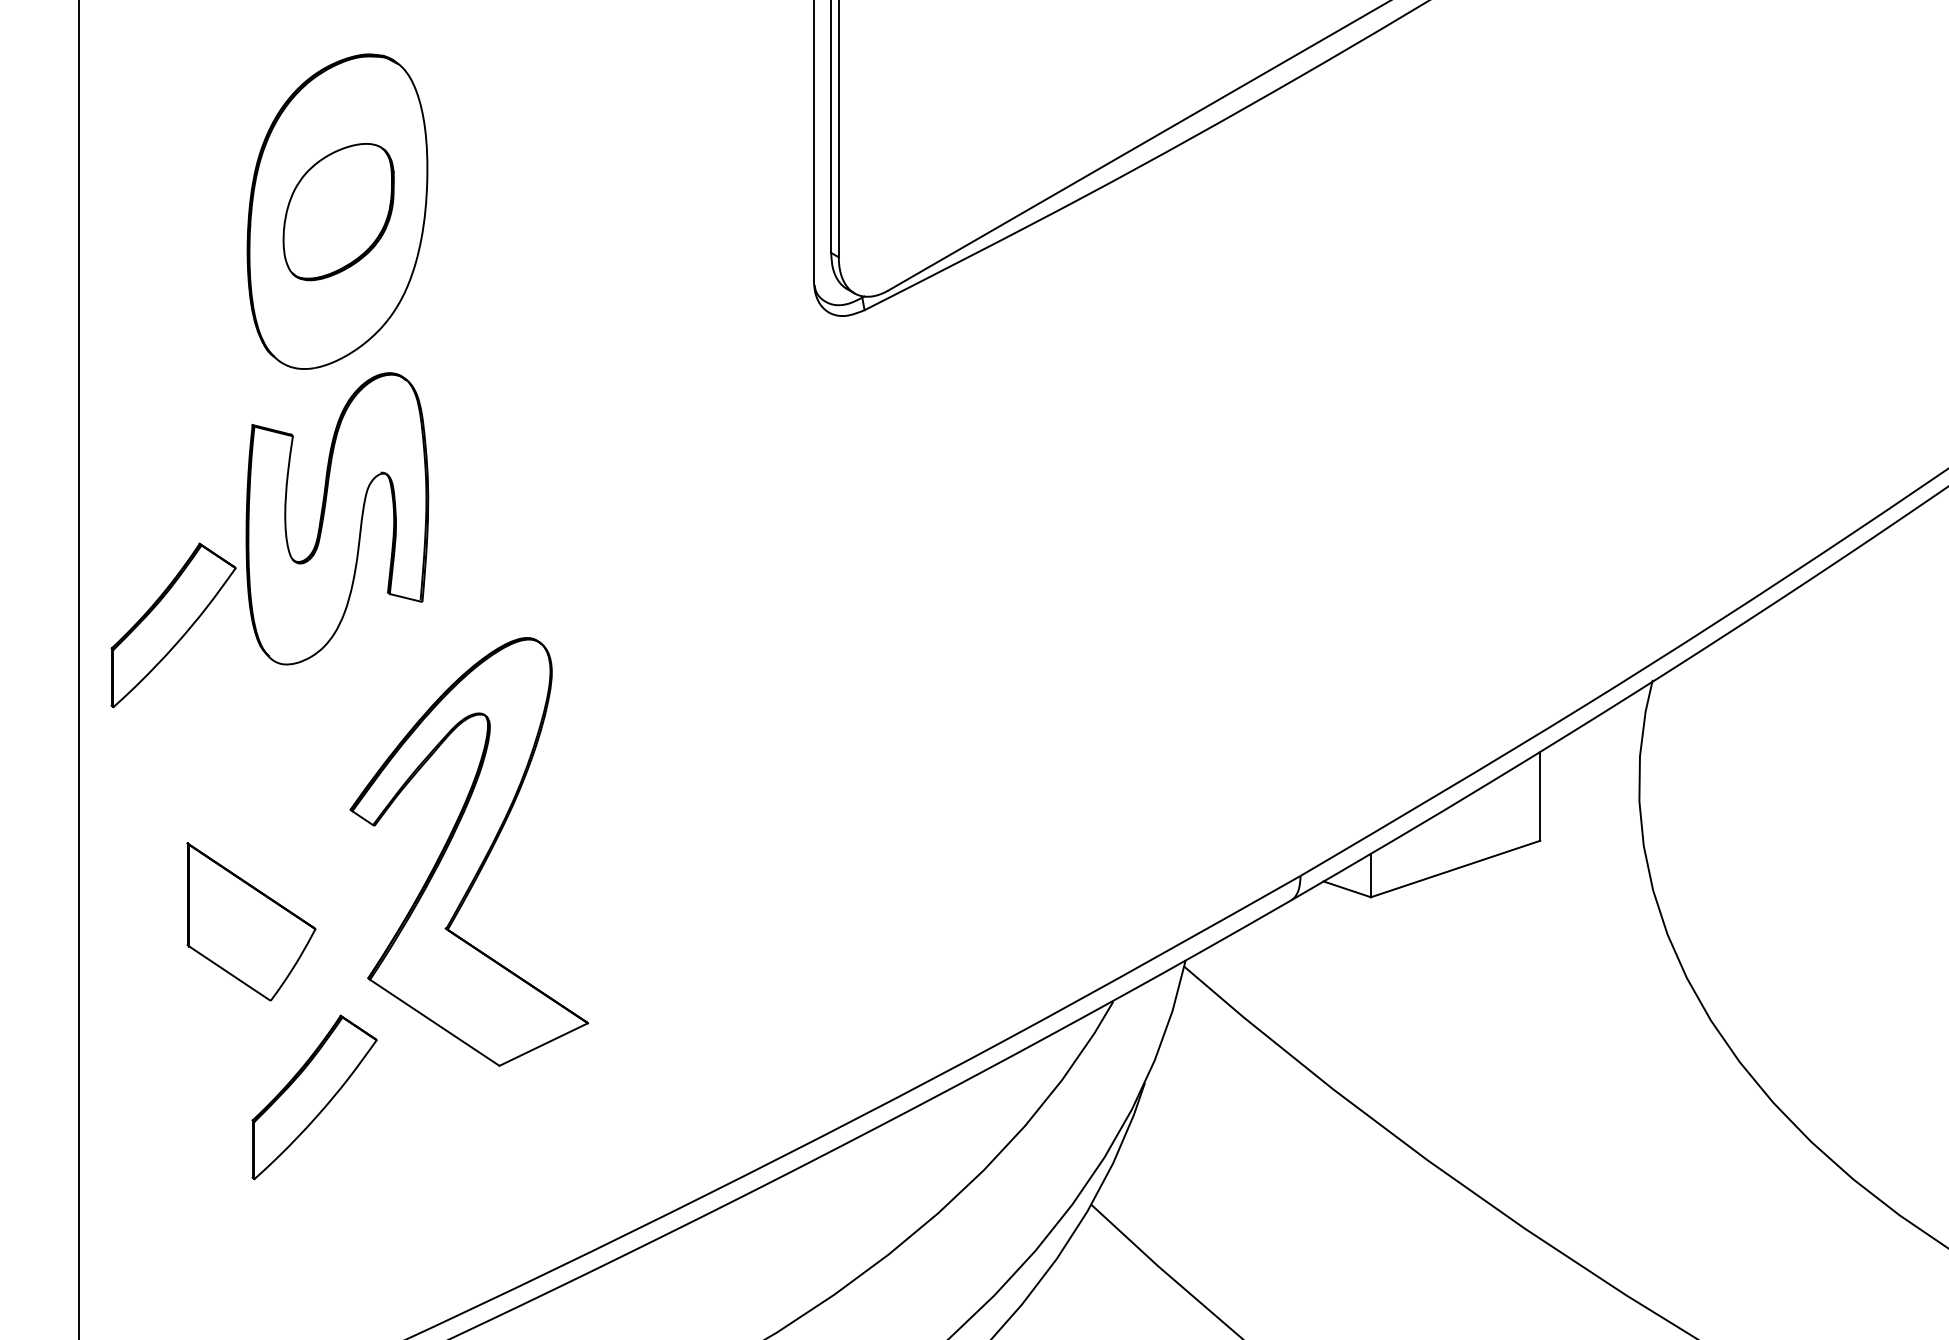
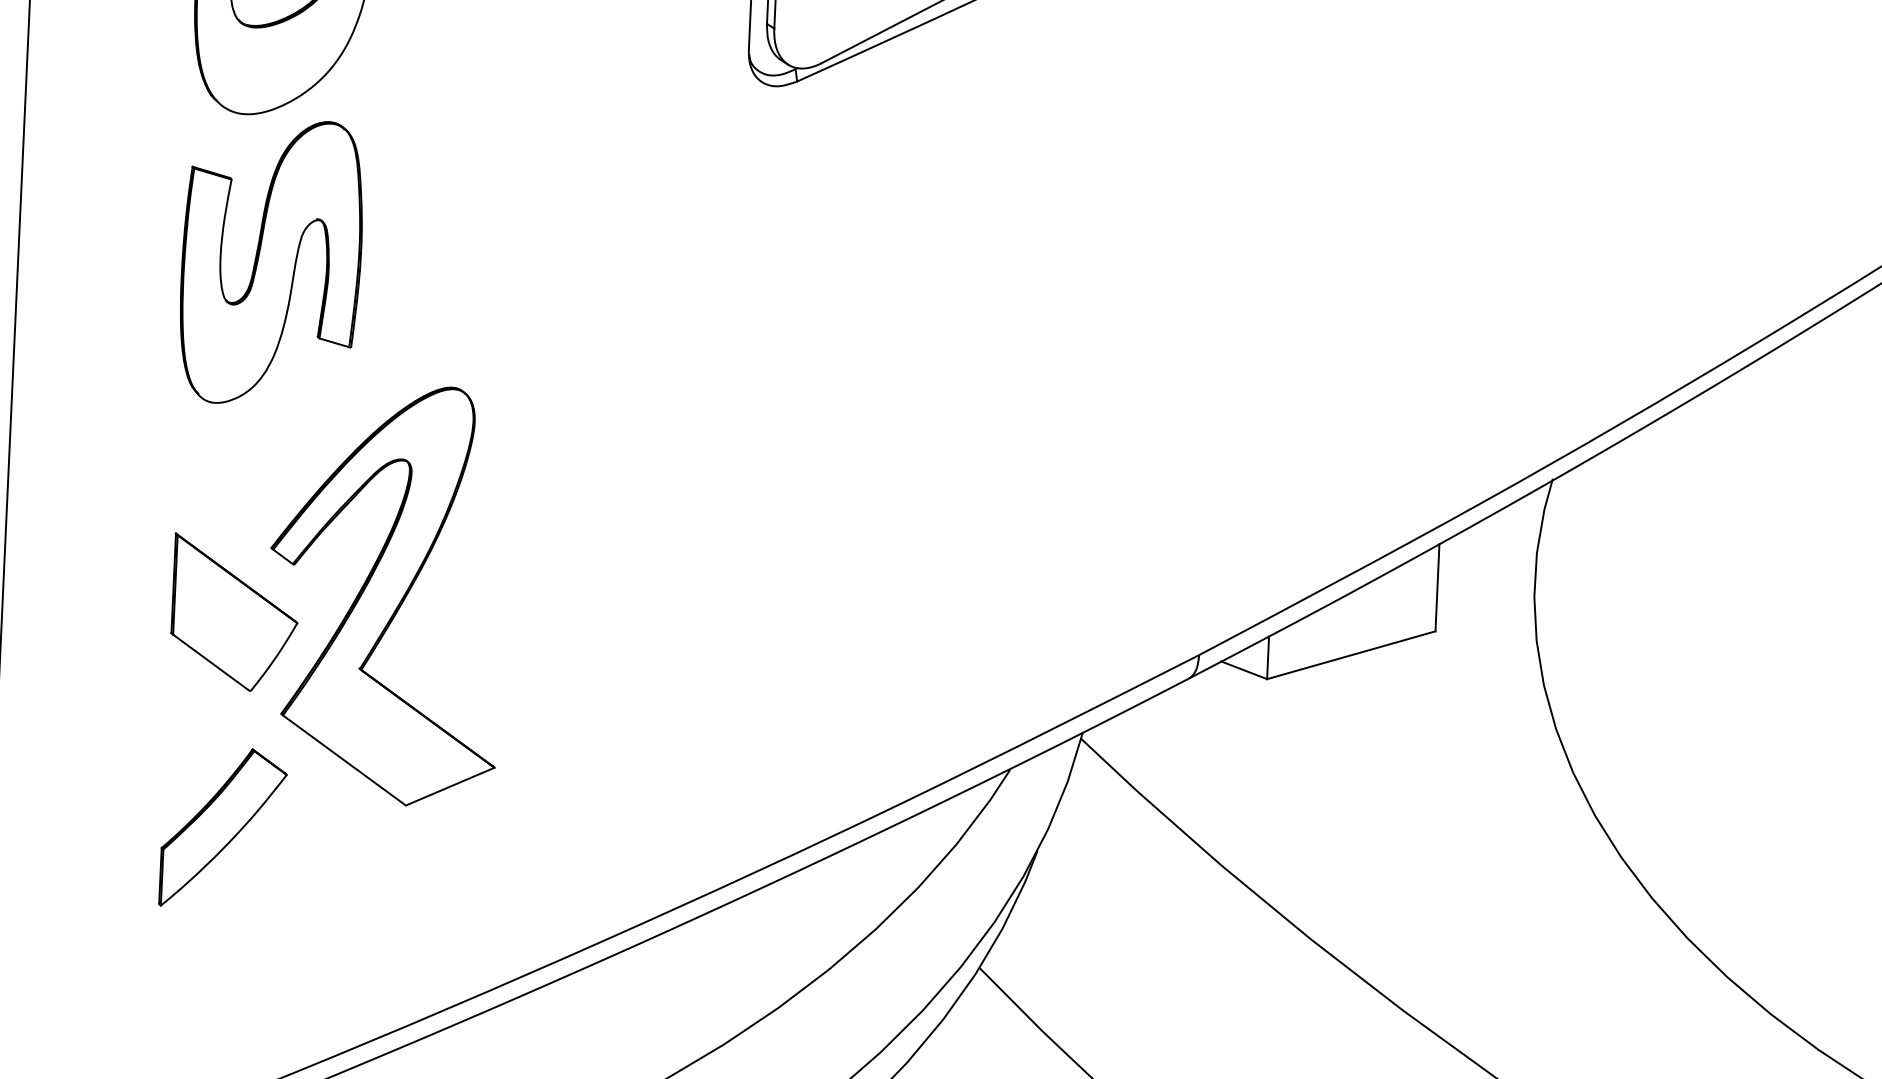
part: (173, 625) -> (106, 359), removed
part: (251, 921) -> (235, 612), moved

